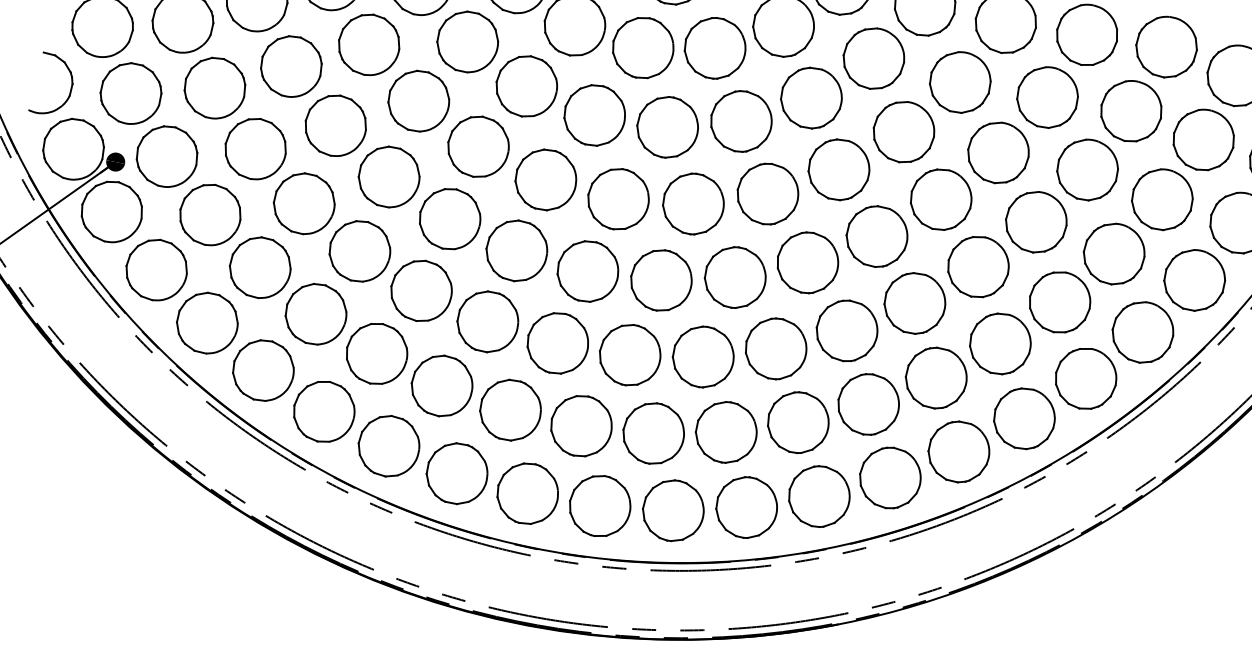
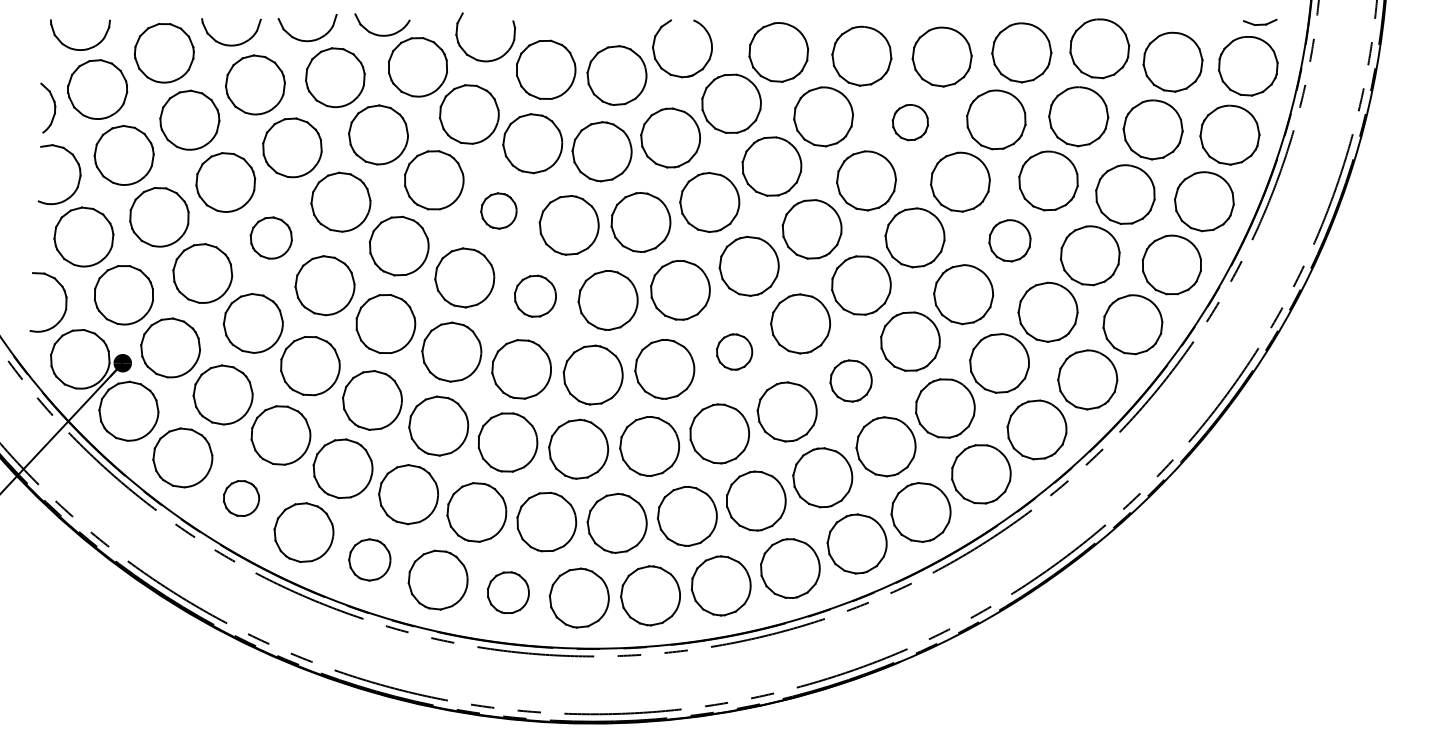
part: (291, 66) -> (271, 237), size x0.7
part: (960, 82) -> (910, 122), size x0.6
part: (526, 85) -> (498, 210), size x0.6
part: (545, 180) -> (535, 296), size x0.7
part: (1035, 221) -> (1009, 240), size x0.7
part: (735, 276) -> (734, 351), size x0.6
part: (207, 323) -> (241, 498), size x0.6
part: (846, 330) -> (850, 380), size x0.7
part: (323, 411) -> (369, 559), size x0.7
part: (457, 473) -> (508, 592), size x0.7

